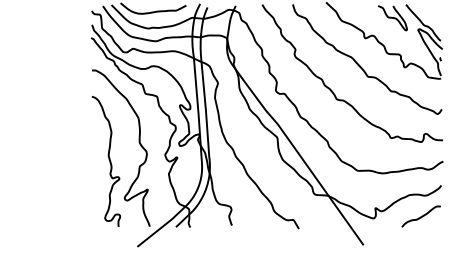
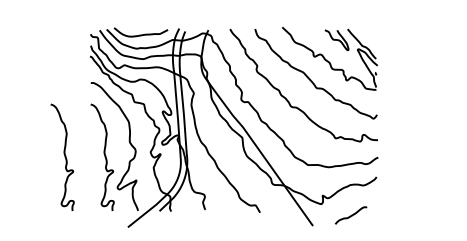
curve: (59, 160) -> (64, 156), added
curve: (421, 216) -> (351, 215), moved

